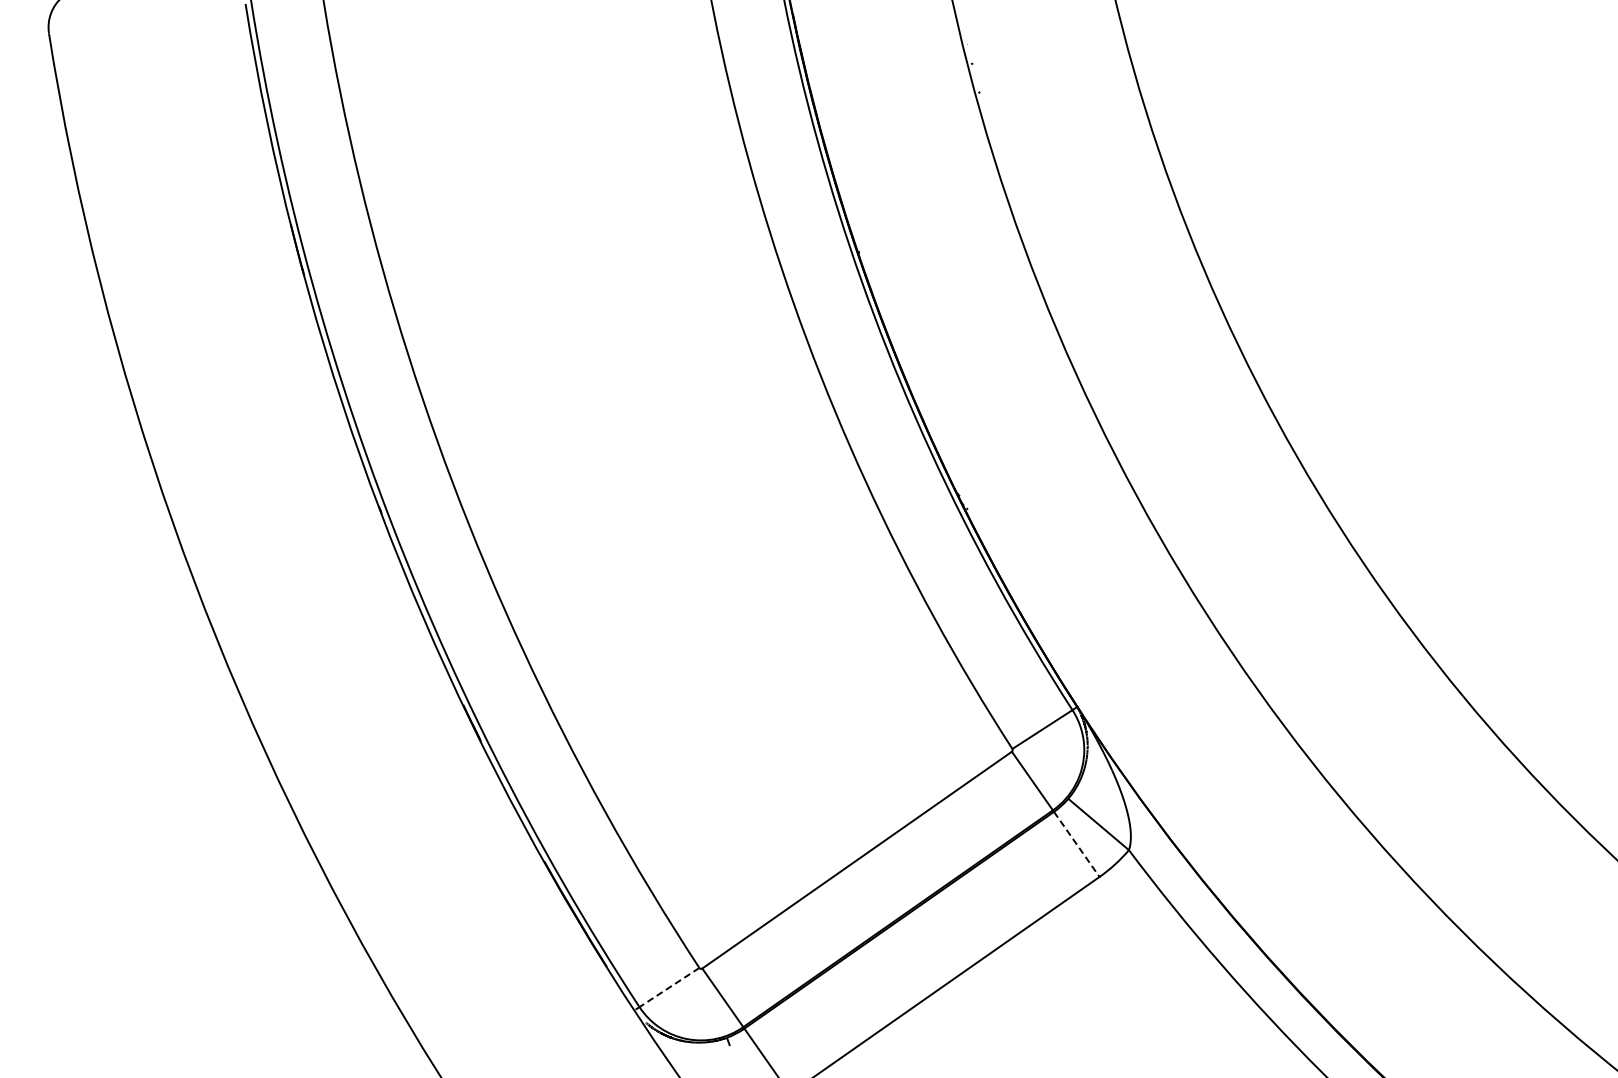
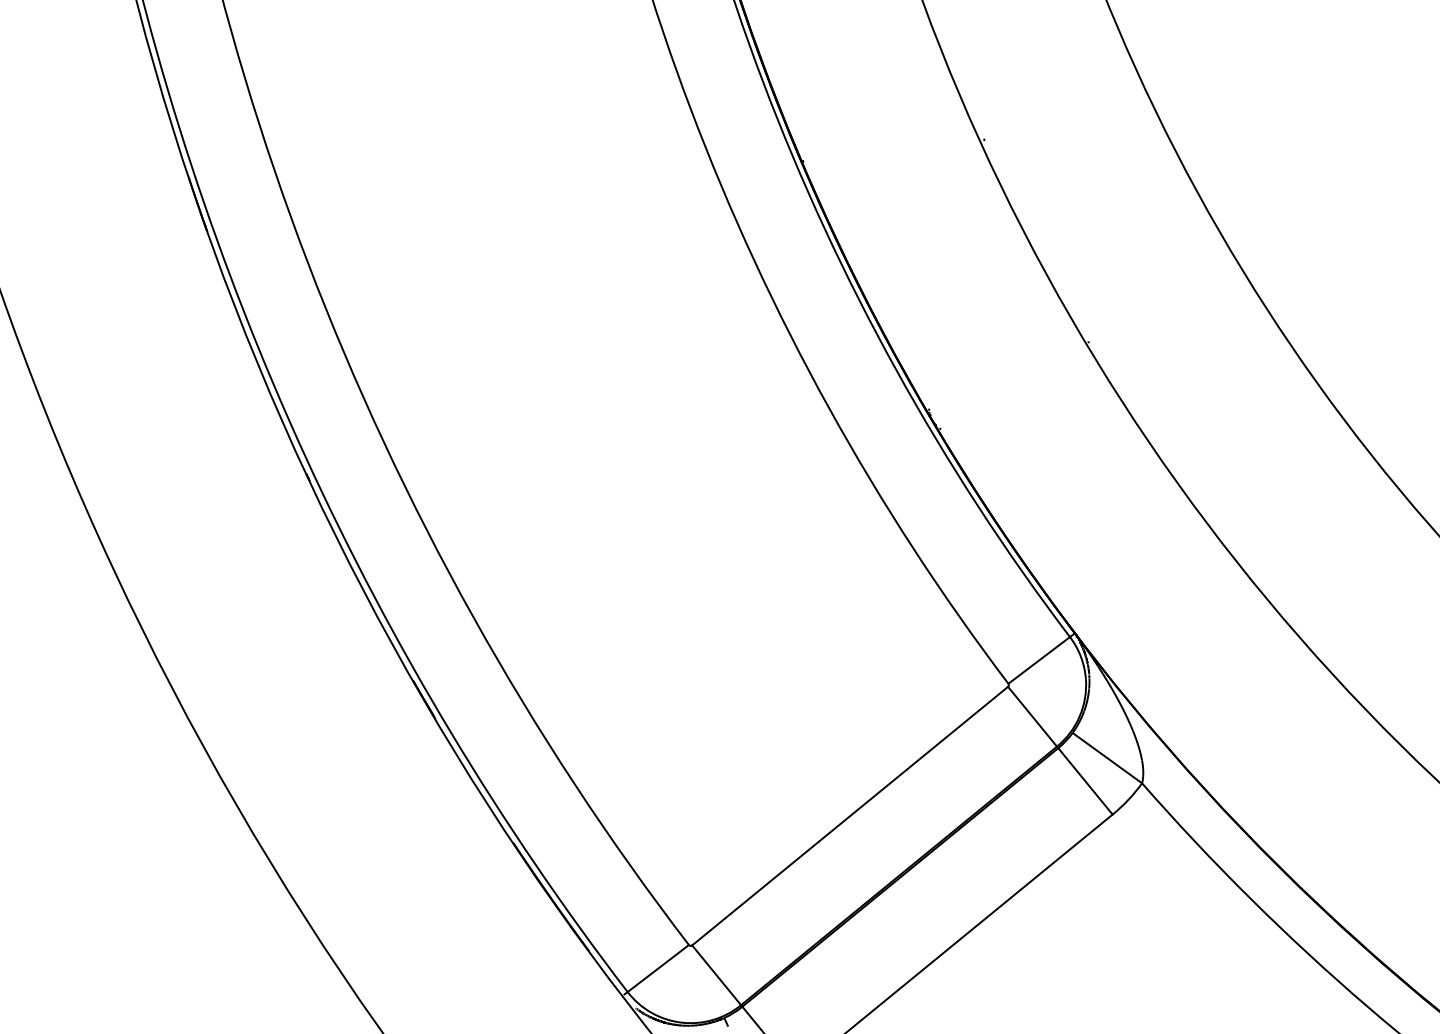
line: (1076, 844) -> (1085, 781), dashed -> solid
line: (669, 987) -> (658, 968), dashed -> solid

